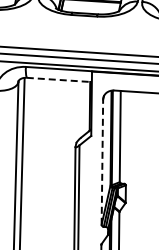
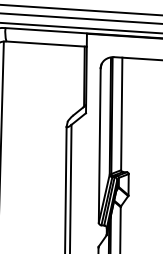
line: (59, 79) -> (46, 43), dashed -> solid
line: (102, 162) -> (99, 145), dashed -> solid

